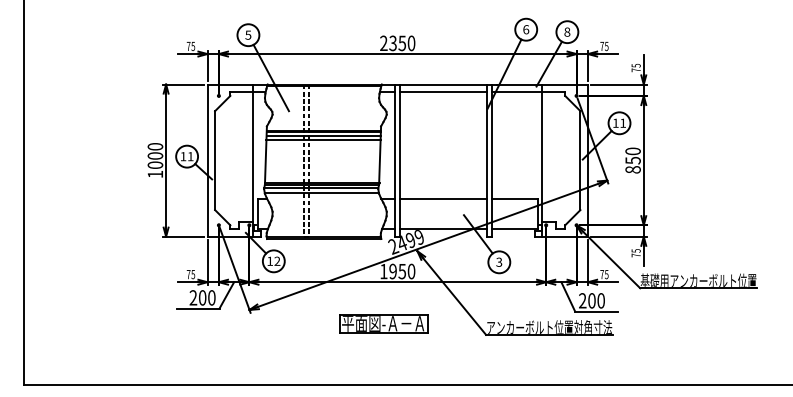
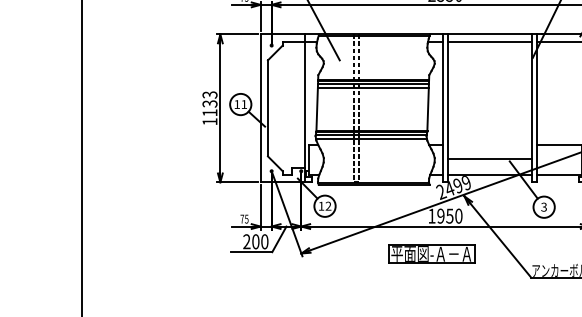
text: (155, 155) -> (210, 103), 1000 -> 1133
line: (443, 198) -> (489, 158), moved
part: (383, 323) -> (431, 254), moved

